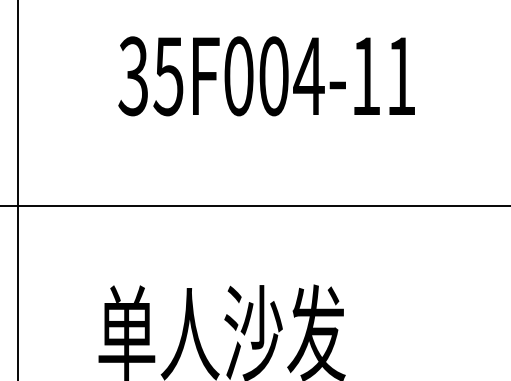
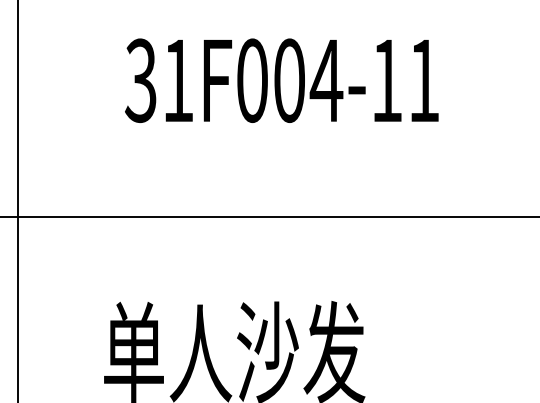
text: (168, 77) -> (177, 81), 35F004-11 -> 31F004-11

